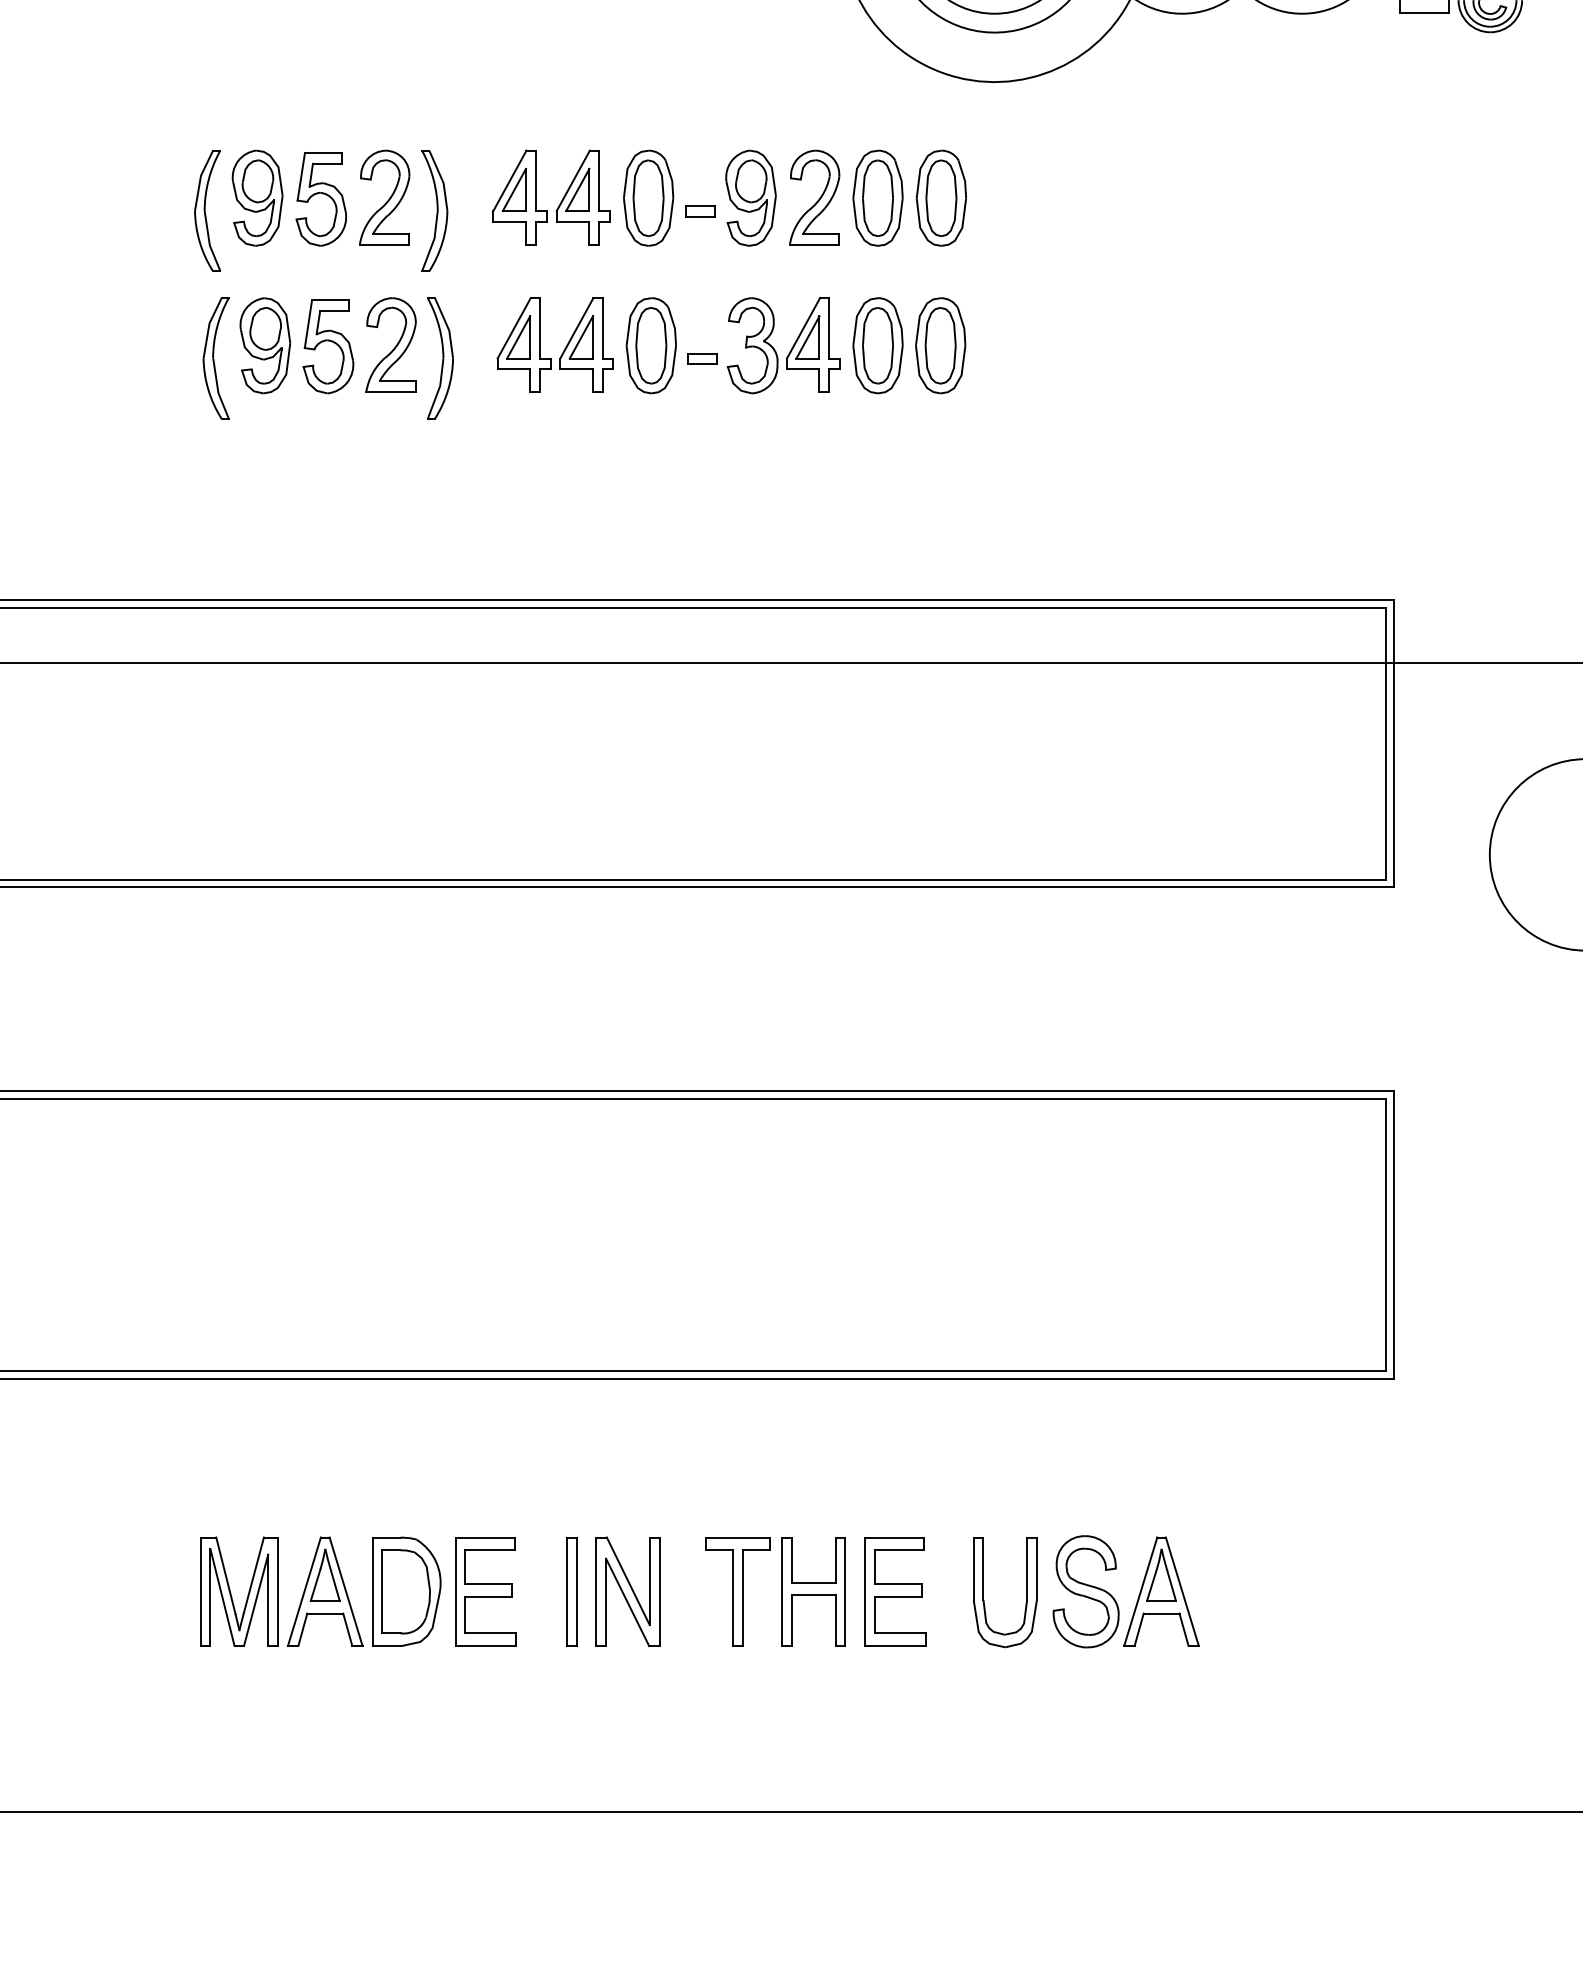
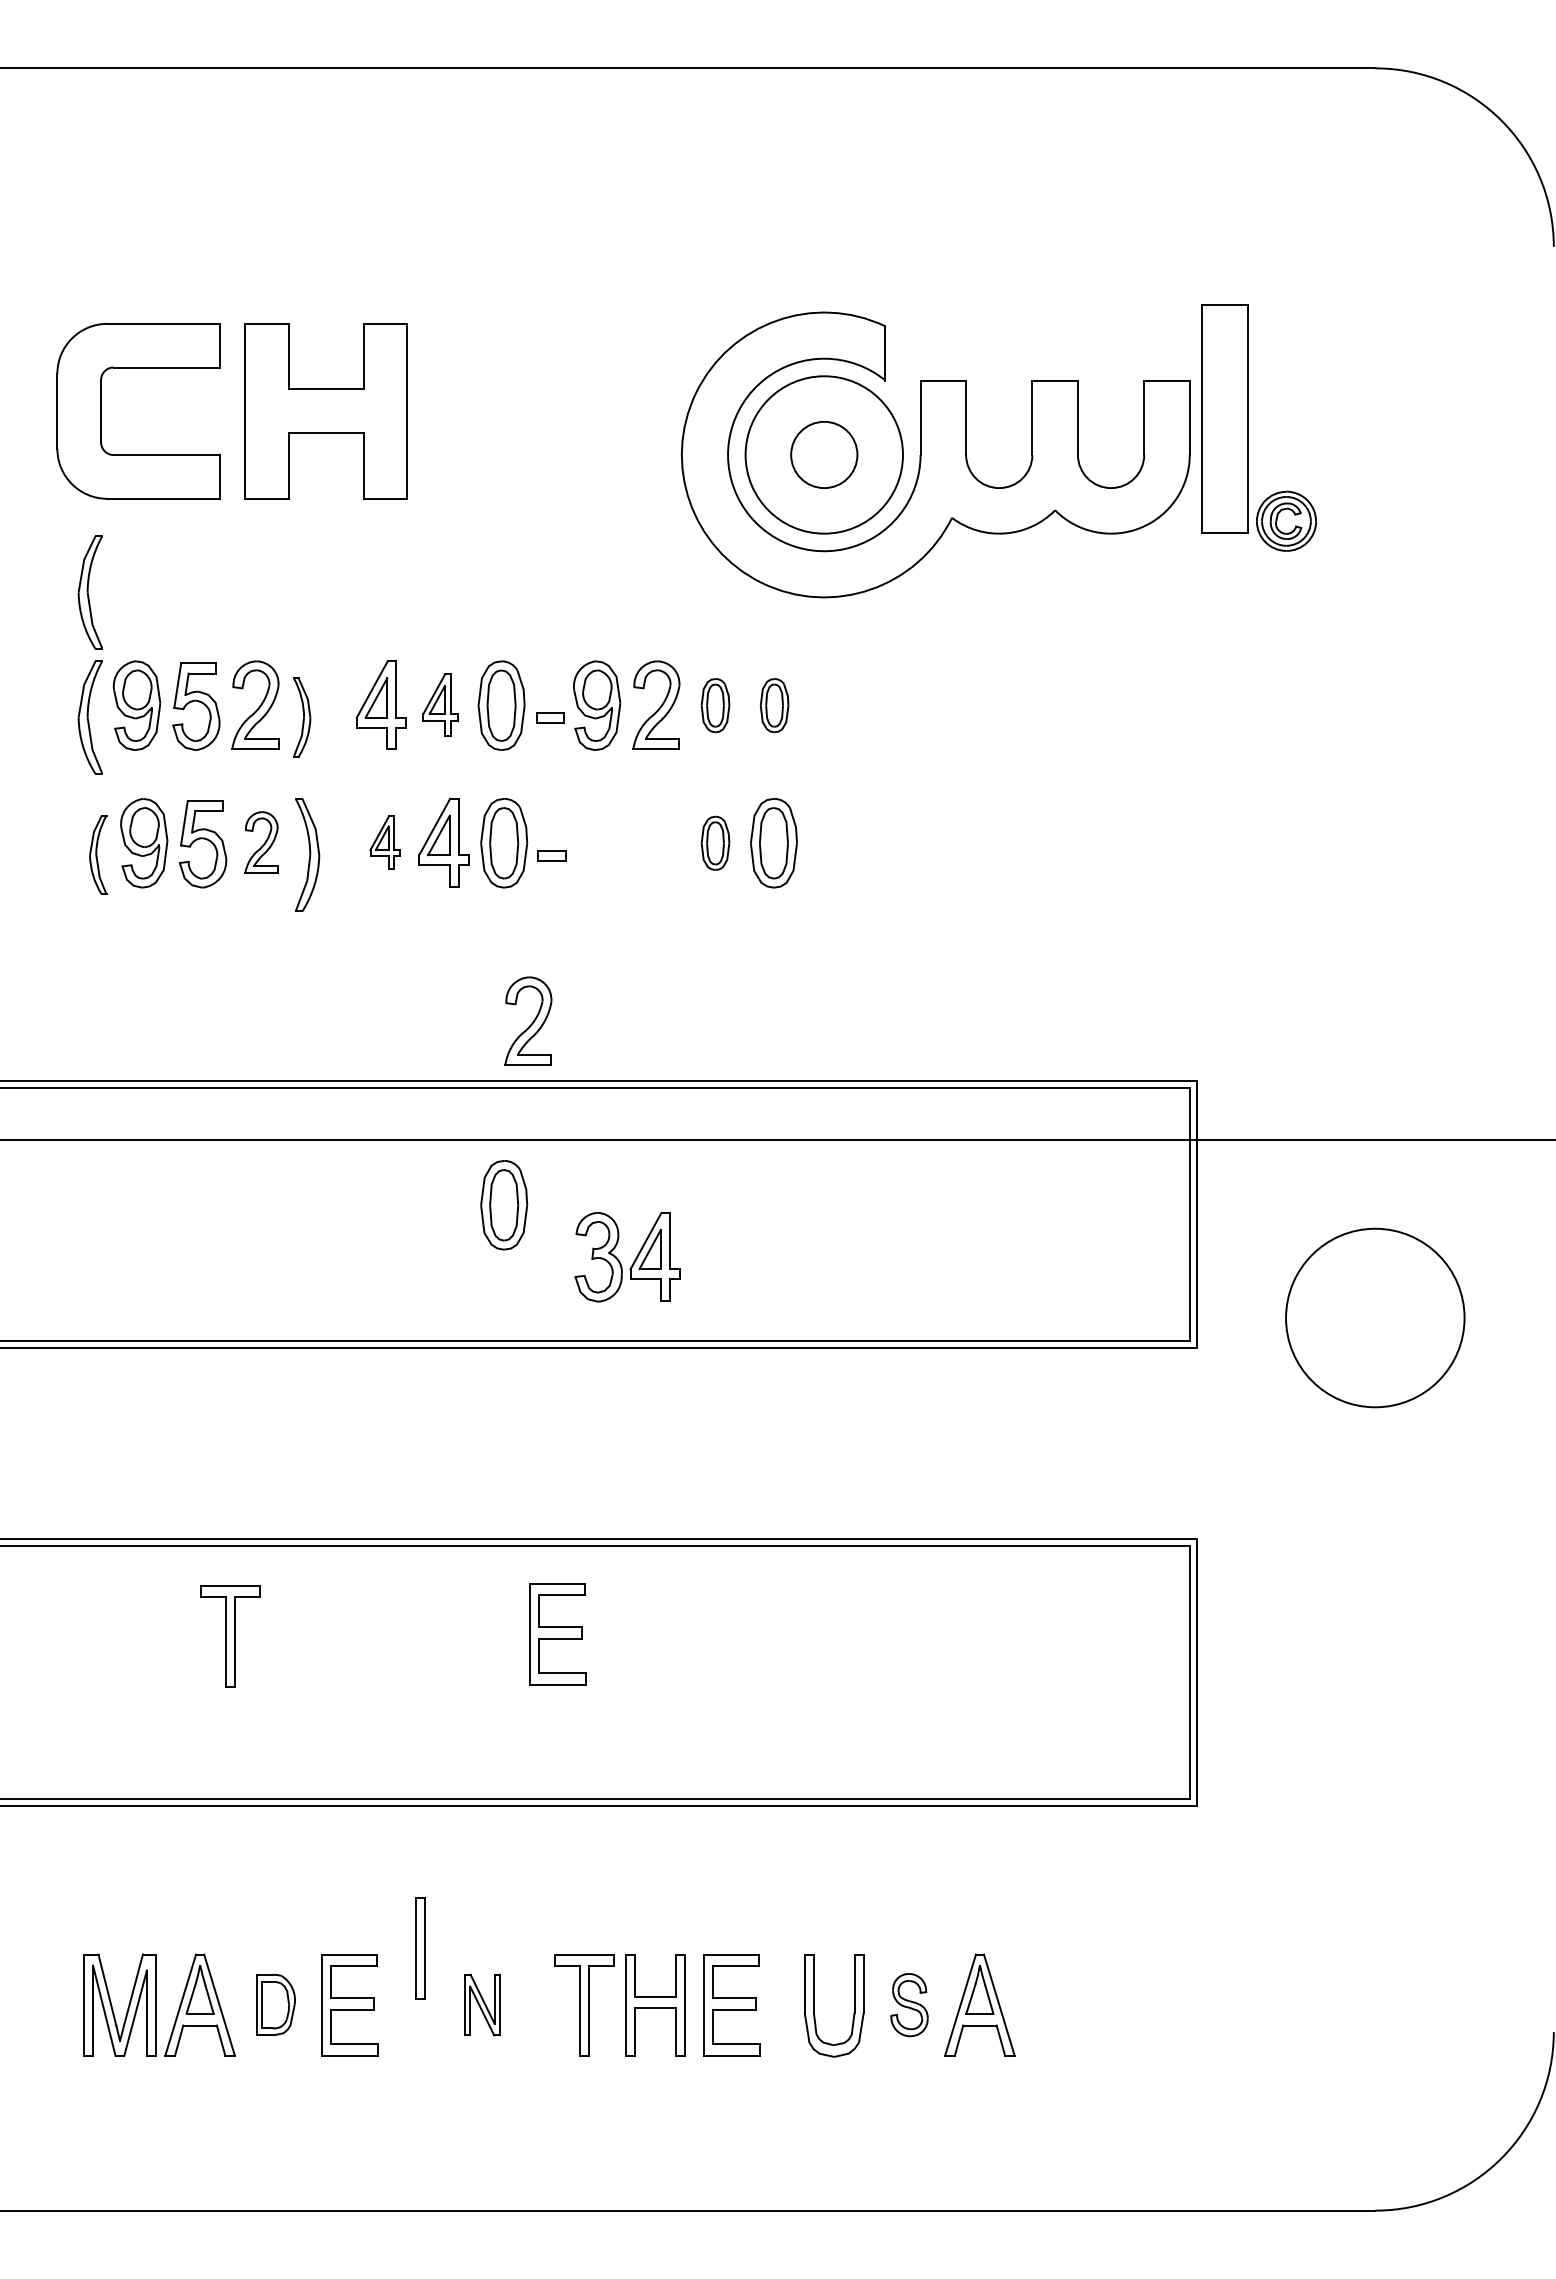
part: (206, 76) -> (89, 592), added
part: (583, 196) -> (440, 704), size x0.7
part: (877, 198) -> (715, 705), size x0.6
part: (941, 198) -> (774, 705), size x0.6
part: (434, 210) -> (301, 717), size x0.7
part: (391, 344) -> (261, 842), size x0.7
part: (523, 344) -> (384, 842), size x0.6
part: (877, 346) -> (715, 843), size x0.6
part: (791, 348) -> (634, 1259), moved
part: (215, 357) -> (97, 854), size x0.7
part: (677, 535) -> (528, 1020), added
part: (651, 734) -> (504, 1205), added
part: (708, 1194) -> (557, 1634), added
part: (357, 1196) -> (230, 1636), added
part: (406, 1591) -> (275, 2004), size x0.6
part: (628, 1591) -> (482, 2004), size x0.6
part: (1086, 1591) -> (909, 2004), size x0.6
part: (571, 1592) -> (420, 1948), moved

